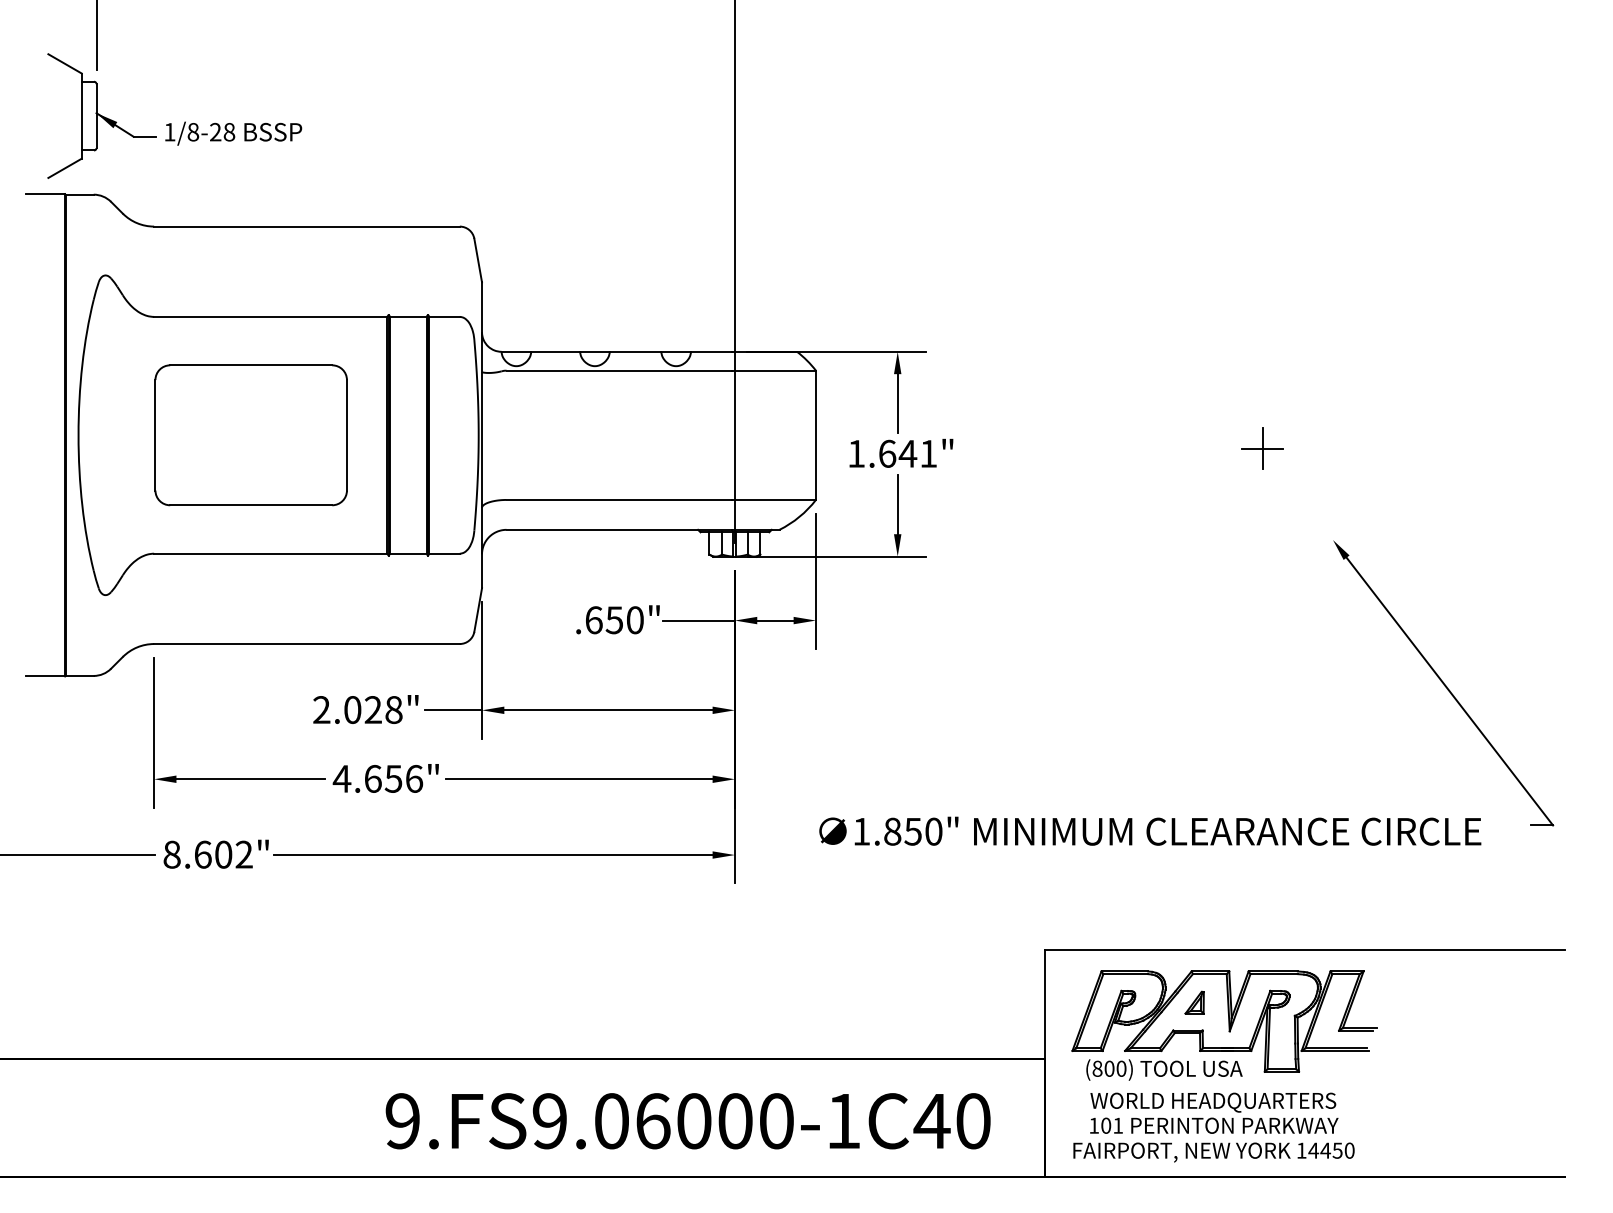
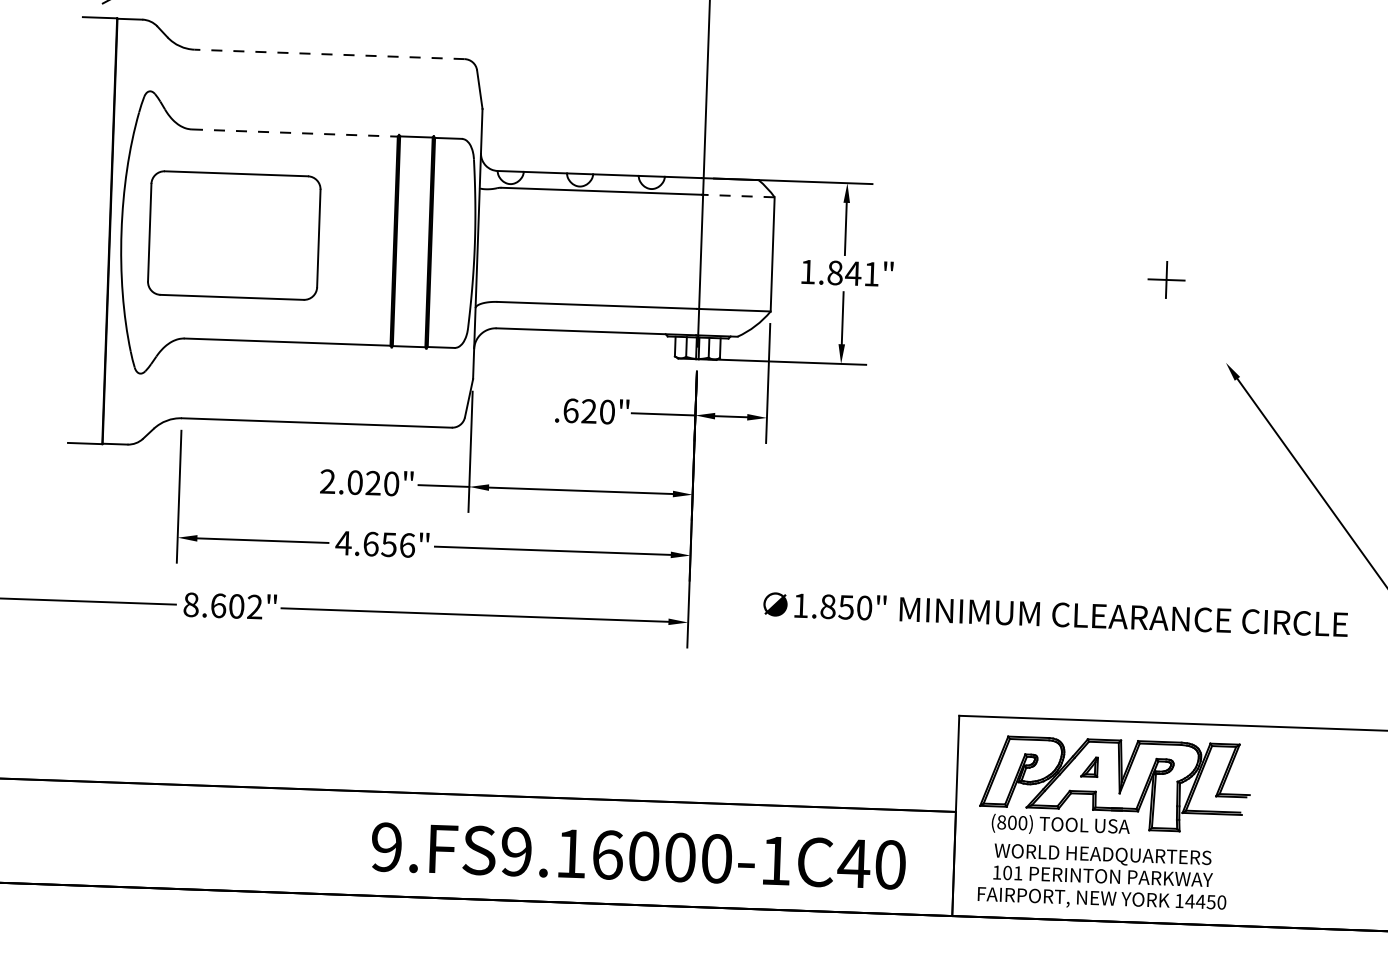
line: (306, 226) -> (329, 54), solid -> dashed
line: (270, 316) -> (294, 132), solid -> dashed
line: (774, 370) -> (738, 195), solid -> dashed
part: (250, 435) -> (233, 235), moved
text: (887, 453) -> (835, 272), 1.641" -> 1.841"
text: (614, 620) -> (589, 411), .650" -> .620"
text: (393, 709) -> (391, 483), 2.028" -> 2.020"
text: (611, 1121) -> (570, 853), 9.FS9.06000-1C40 -> 9.FS9.16000-1C40

